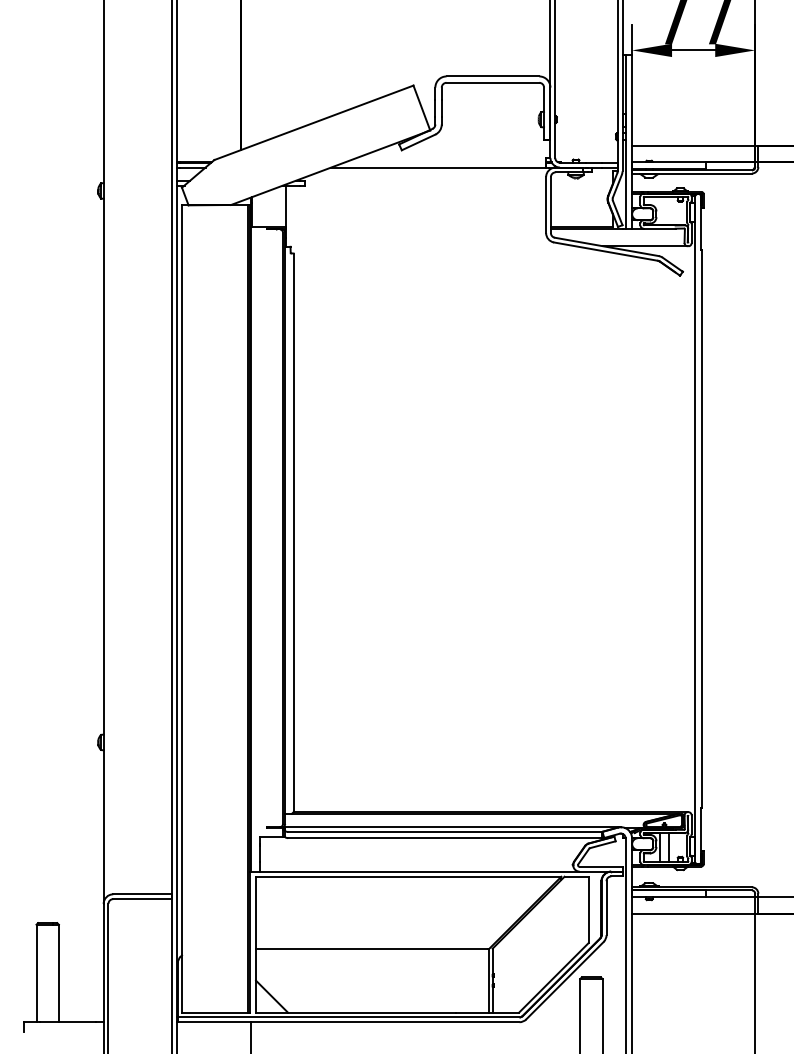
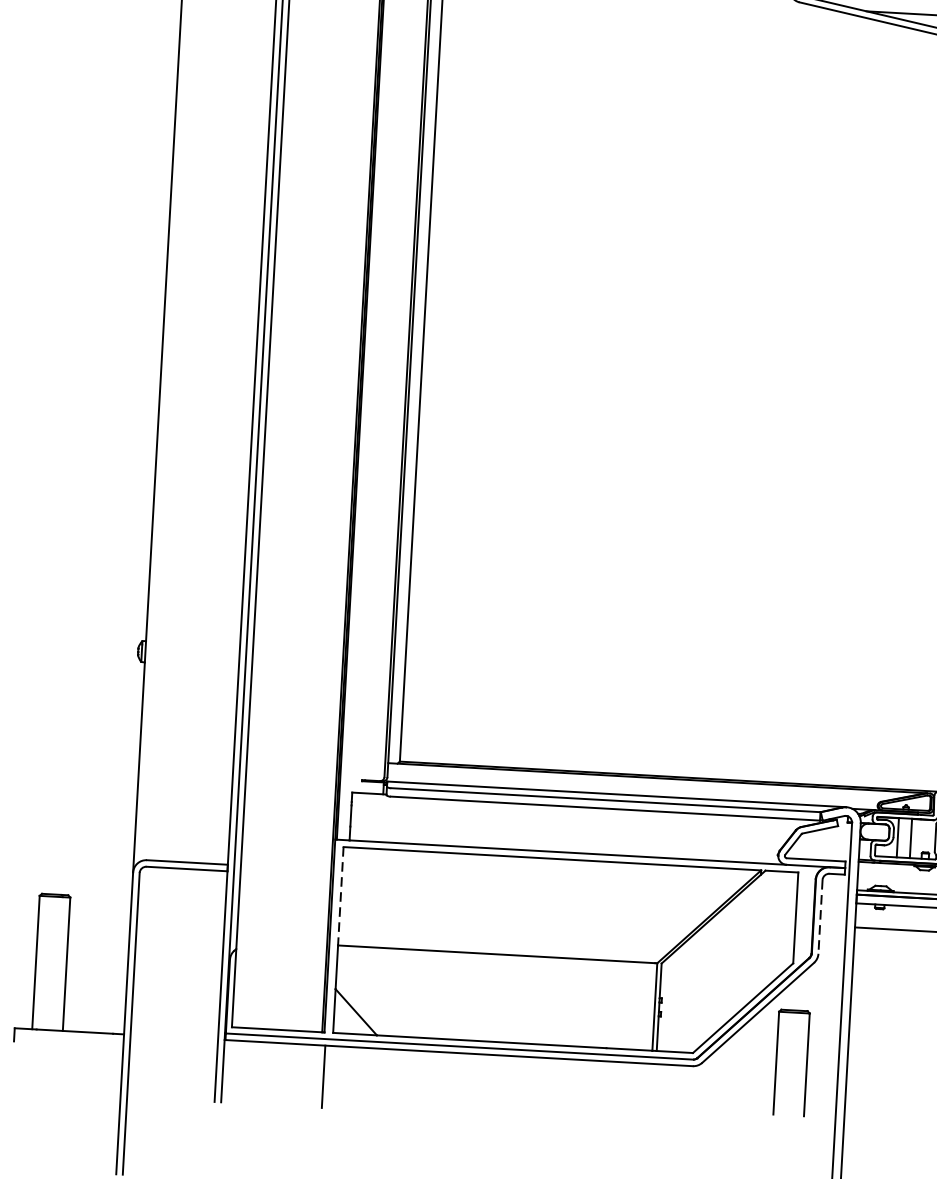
line: (606, 908) -> (820, 917), solid -> dashed
line: (256, 912) -> (341, 896), solid -> dashed

